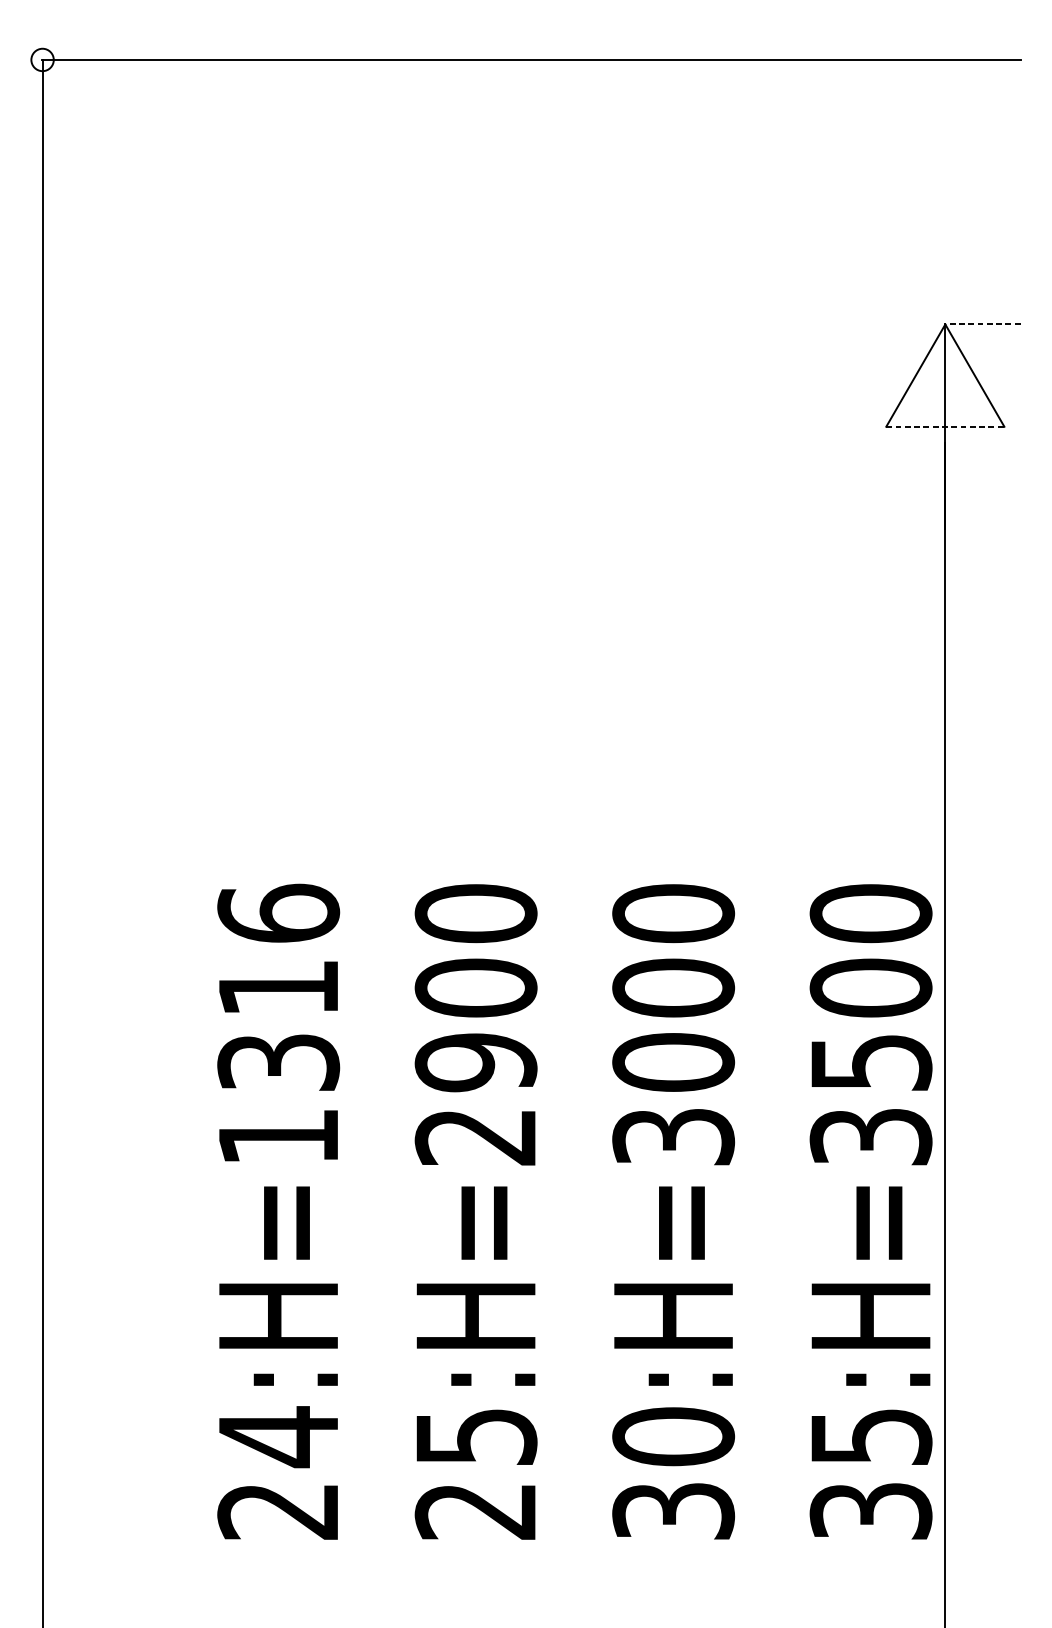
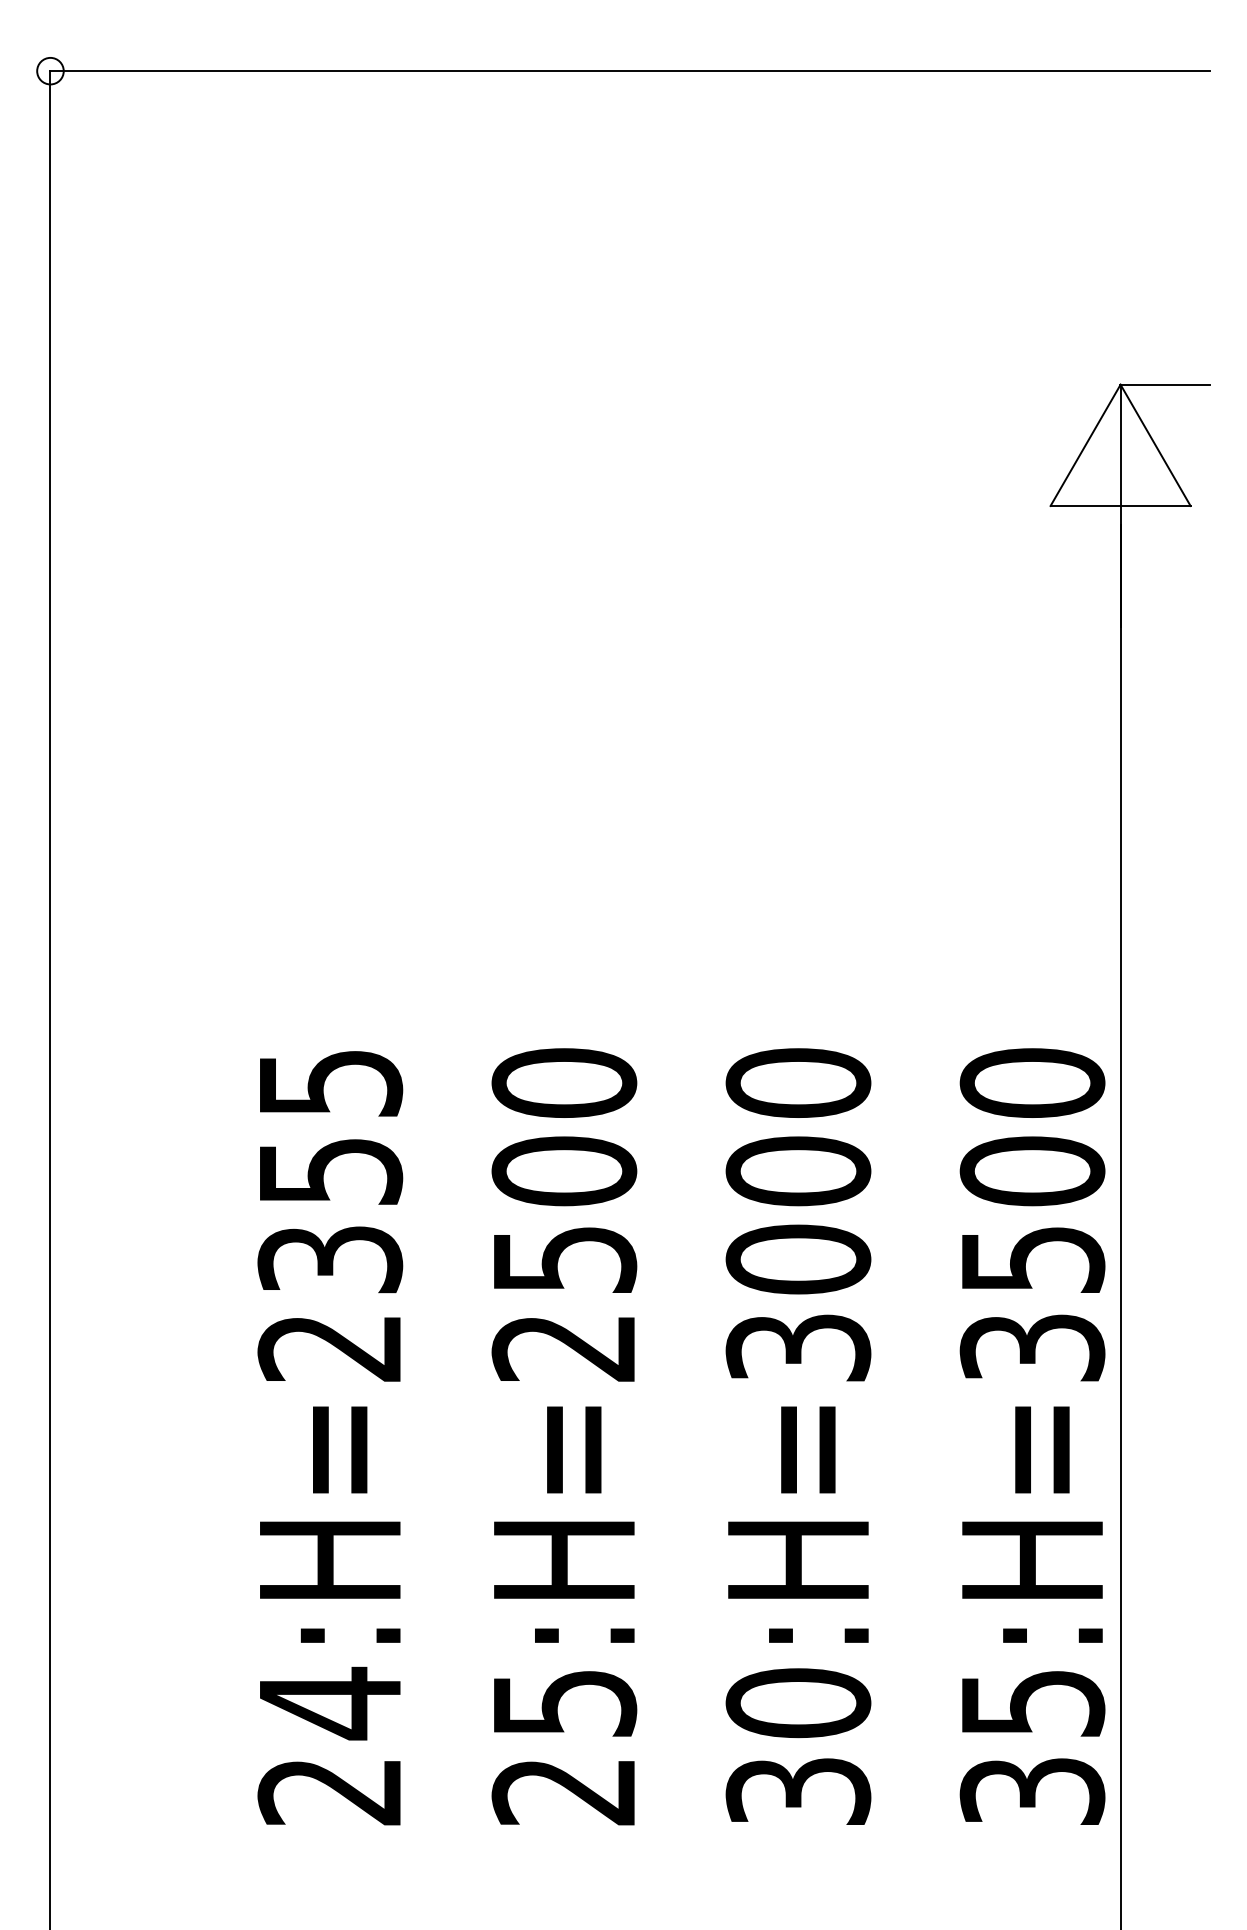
line: (982, 324) -> (1164, 384), dashed -> solid
line: (946, 427) -> (1121, 506), dashed -> solid
text: (278, 1024) -> (330, 1214), 24:H=1316 -> 24:H=2355
text: (476, 1062) -> (564, 1259), 25:H=2900 -> 25:H=2500

